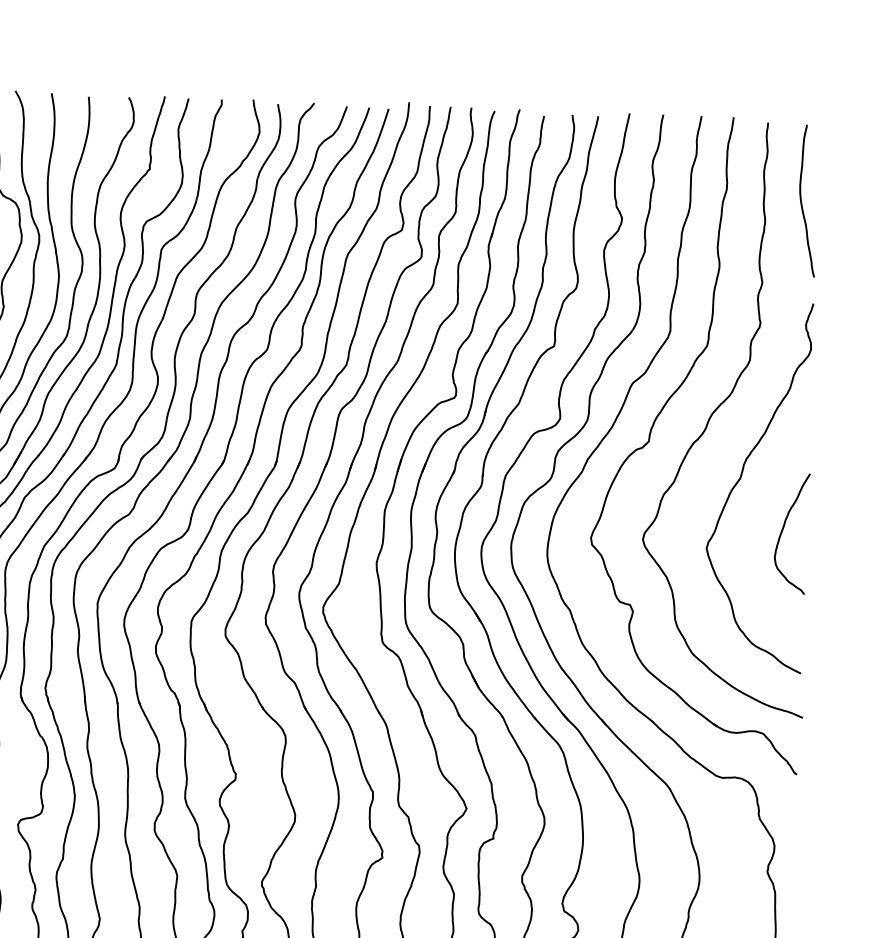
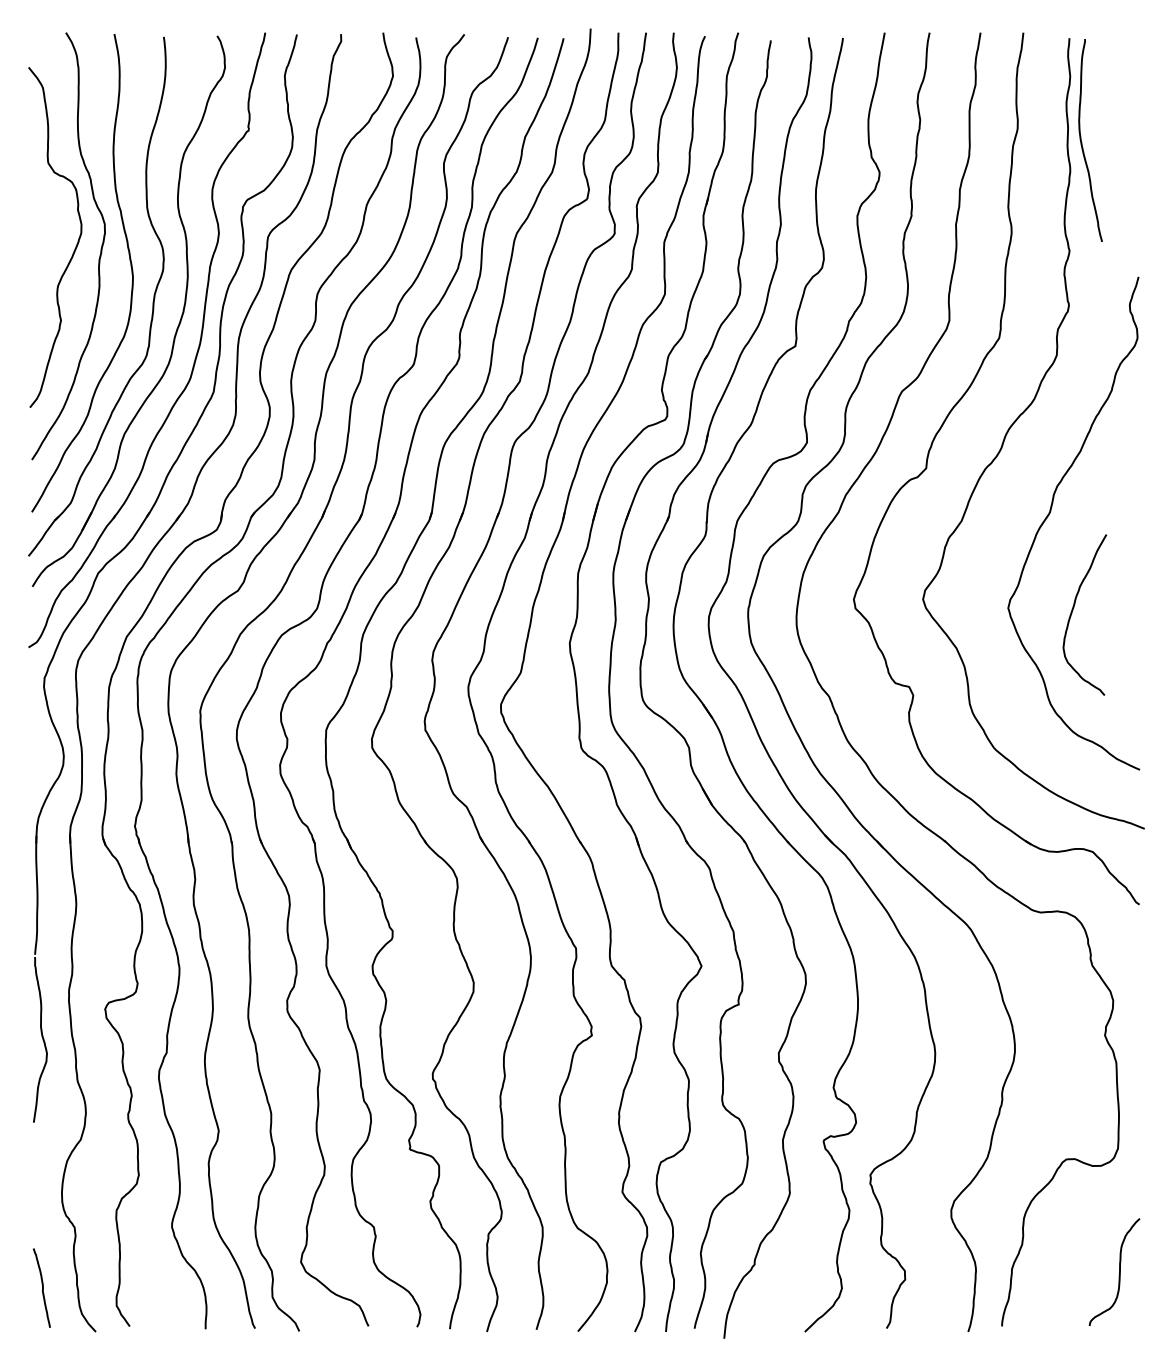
curve: (802, 202) -> (1082, 142), moved
curve: (783, 529) -> (1073, 610), moved

